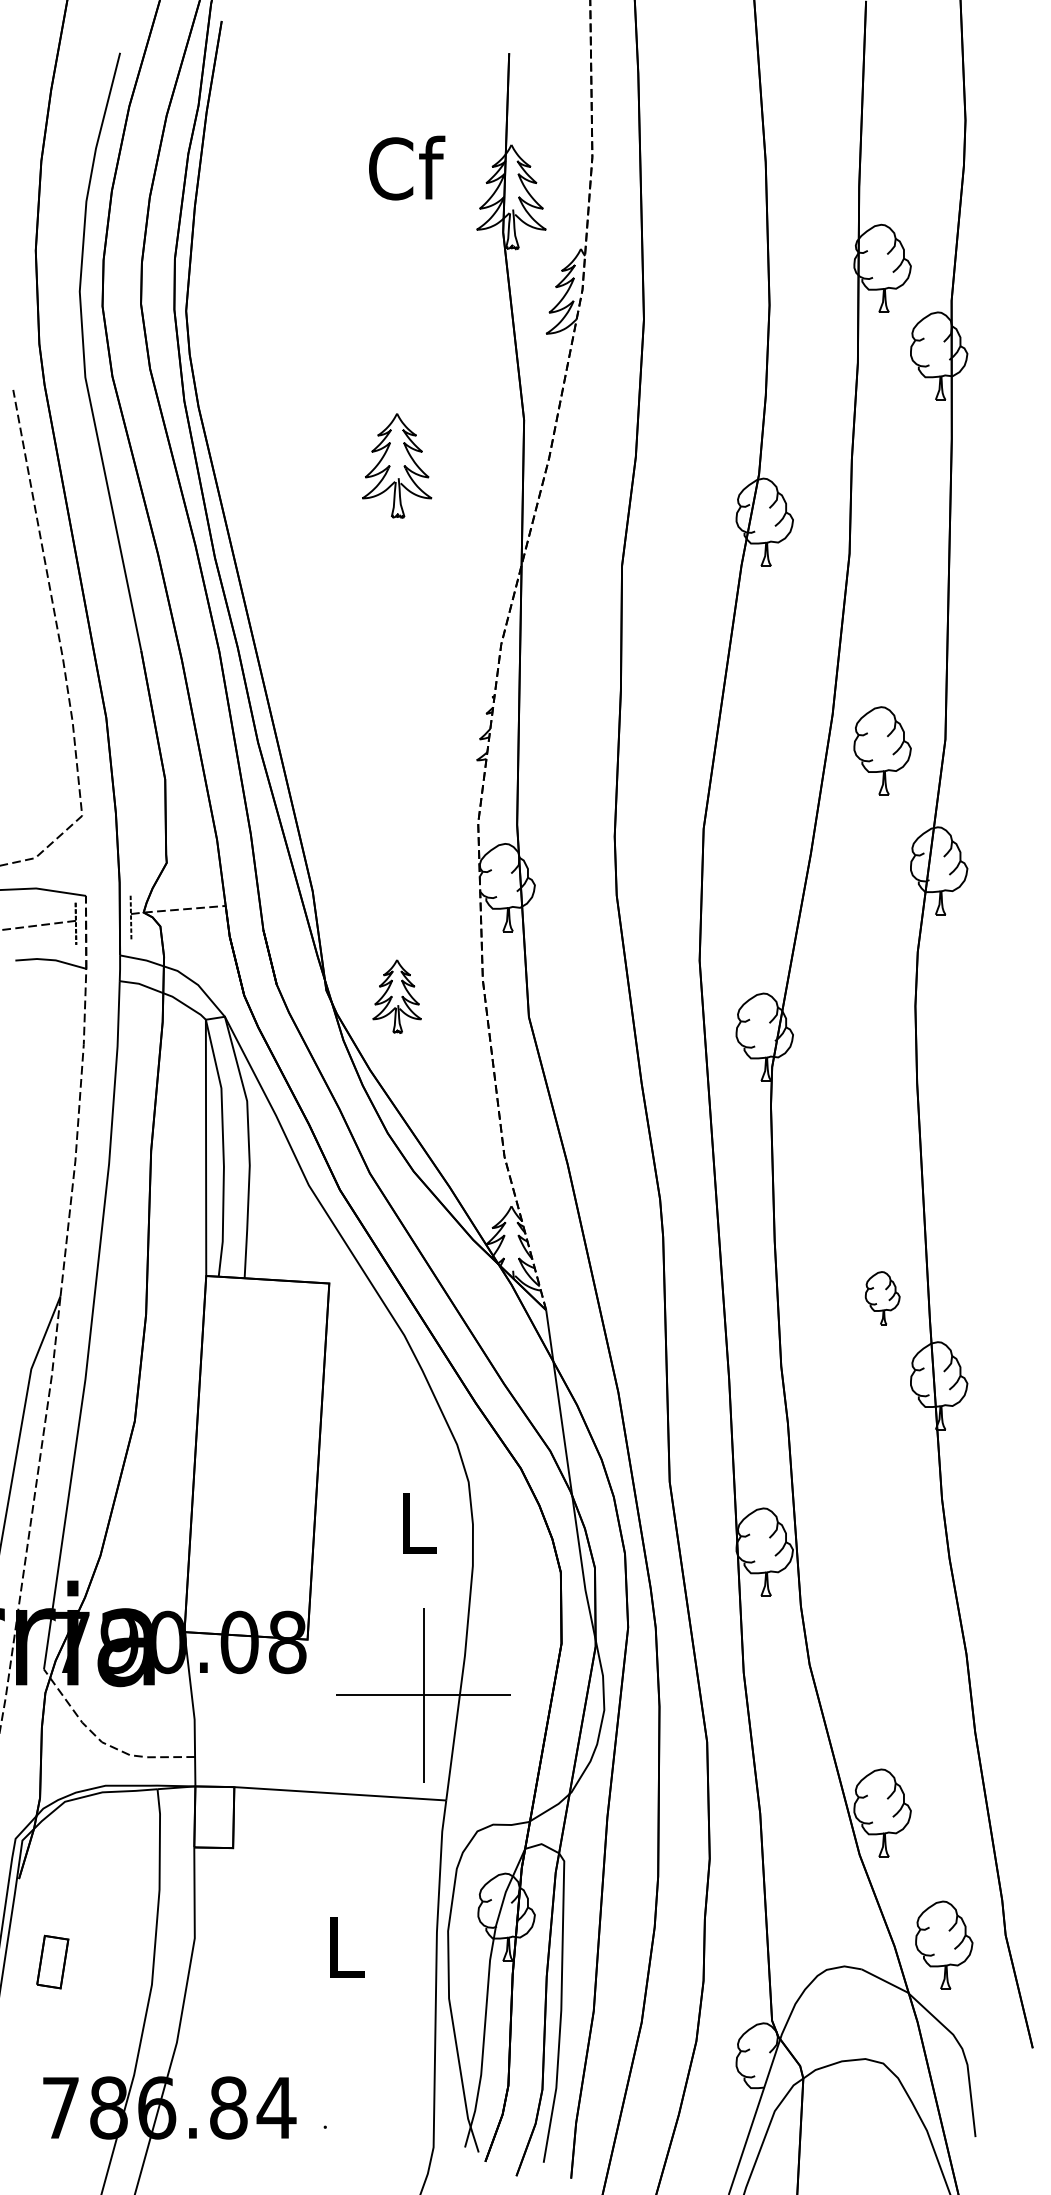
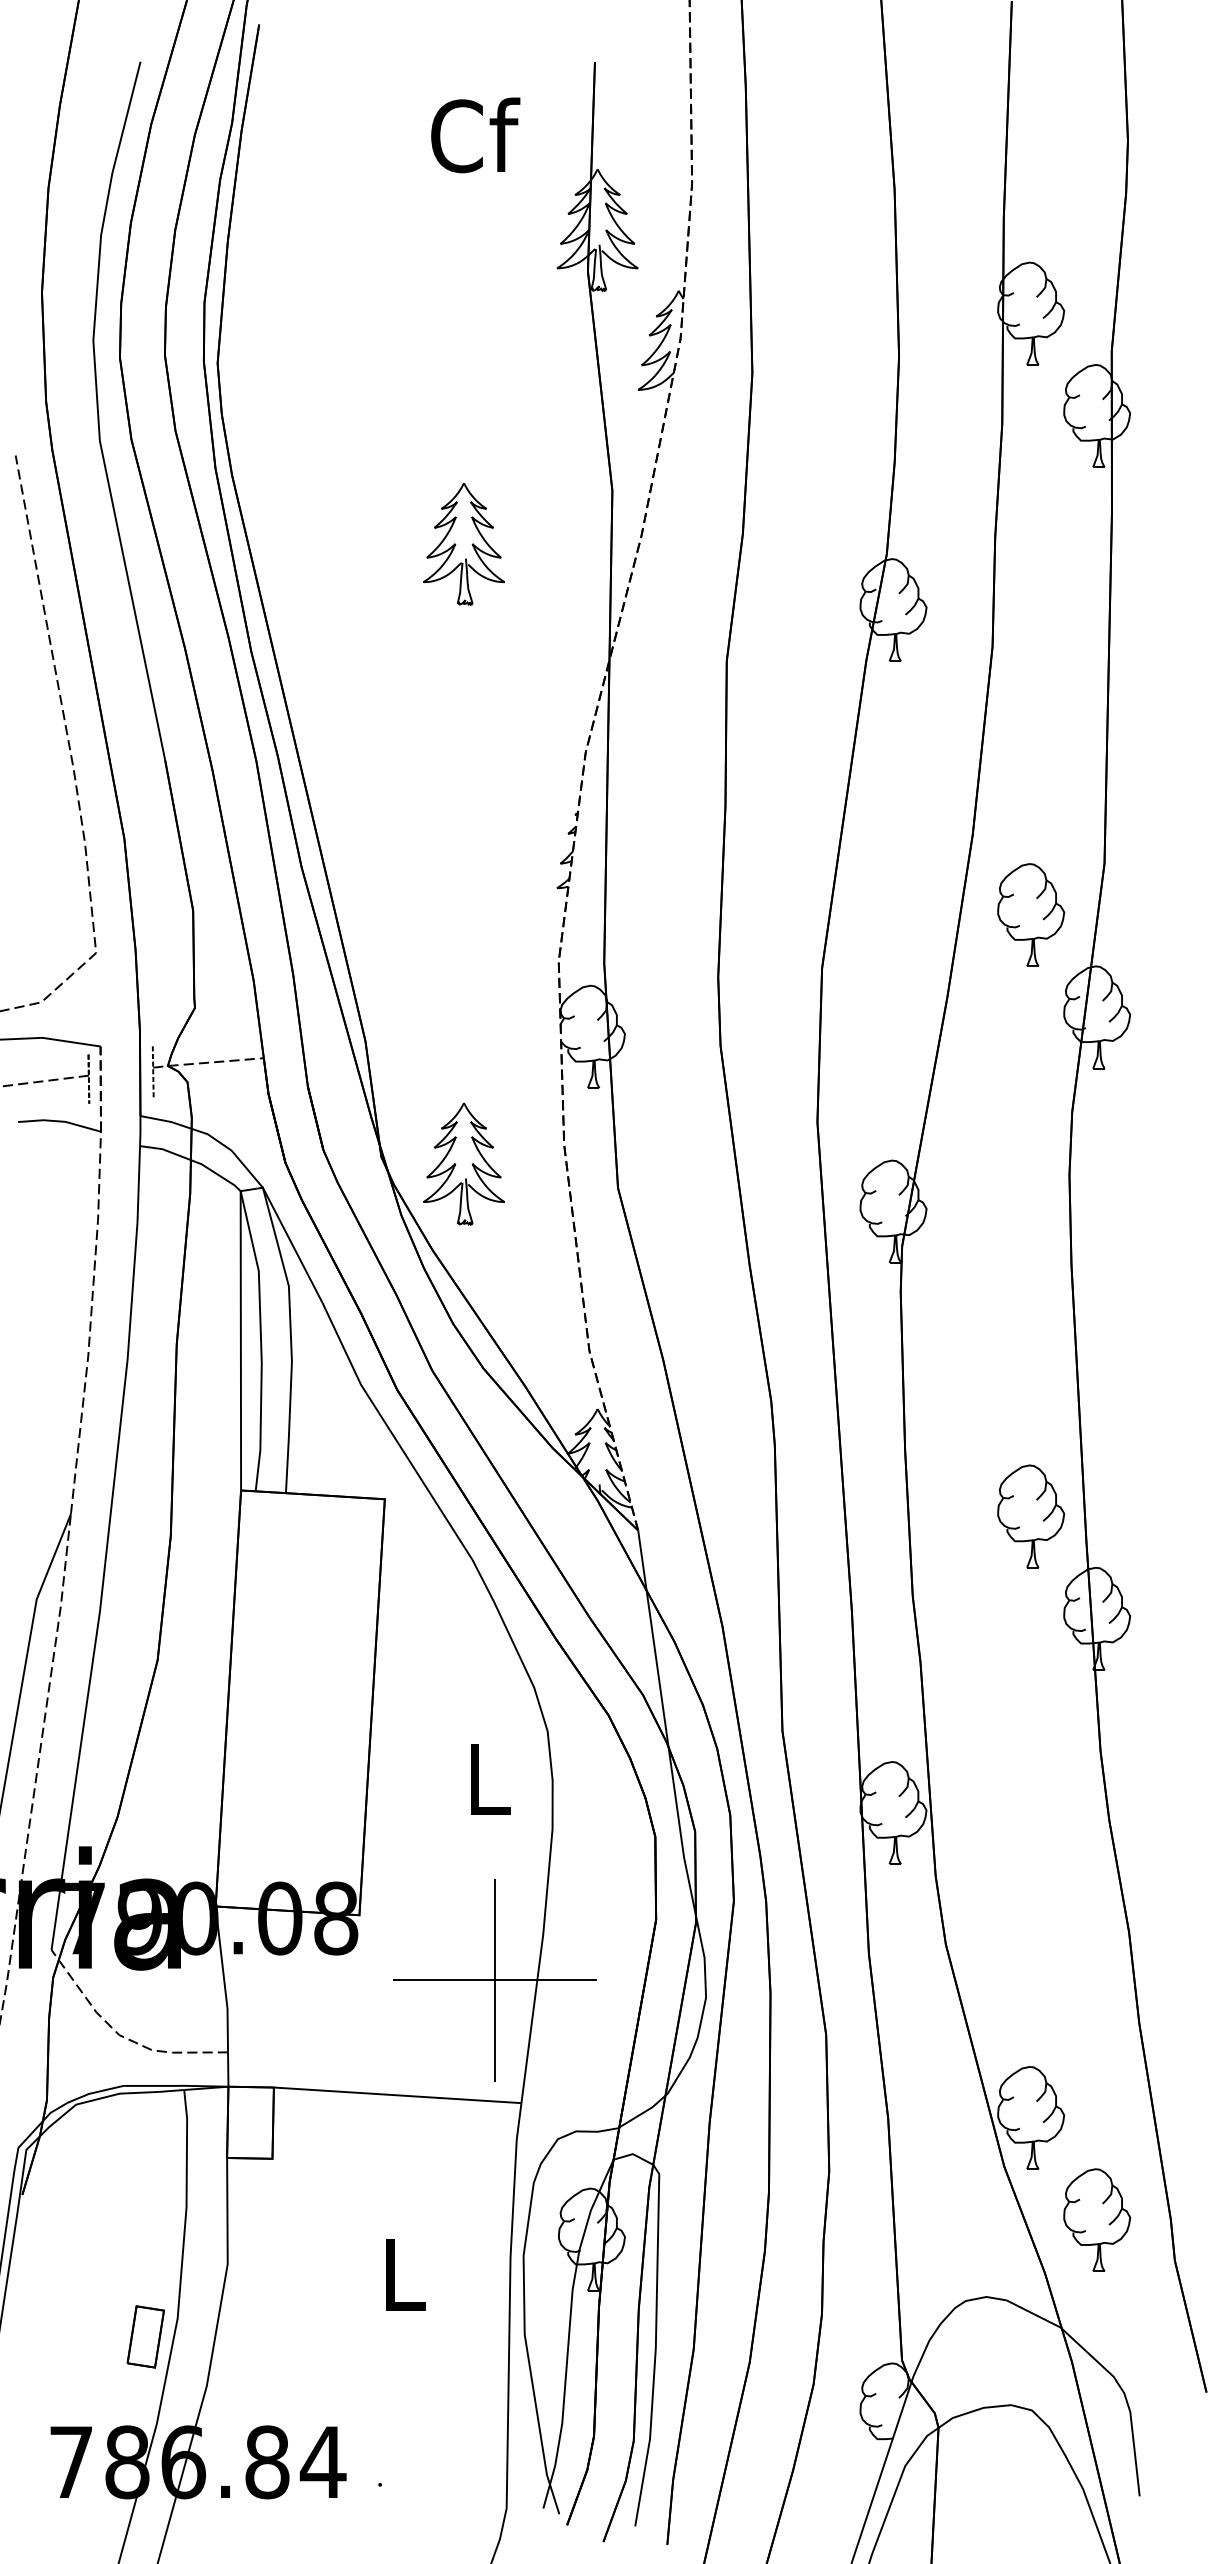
text: (406, 168) -> (475, 135), moved
part: (882, 750) -> (1031, 914), moved
part: (396, 996) -> (463, 1163), size x1.43
part: (882, 1298) -> (1031, 1516), size x1.67
part: (944, 1944) -> (1097, 2219), moved
part: (52, 1961) -> (145, 2336), moved

